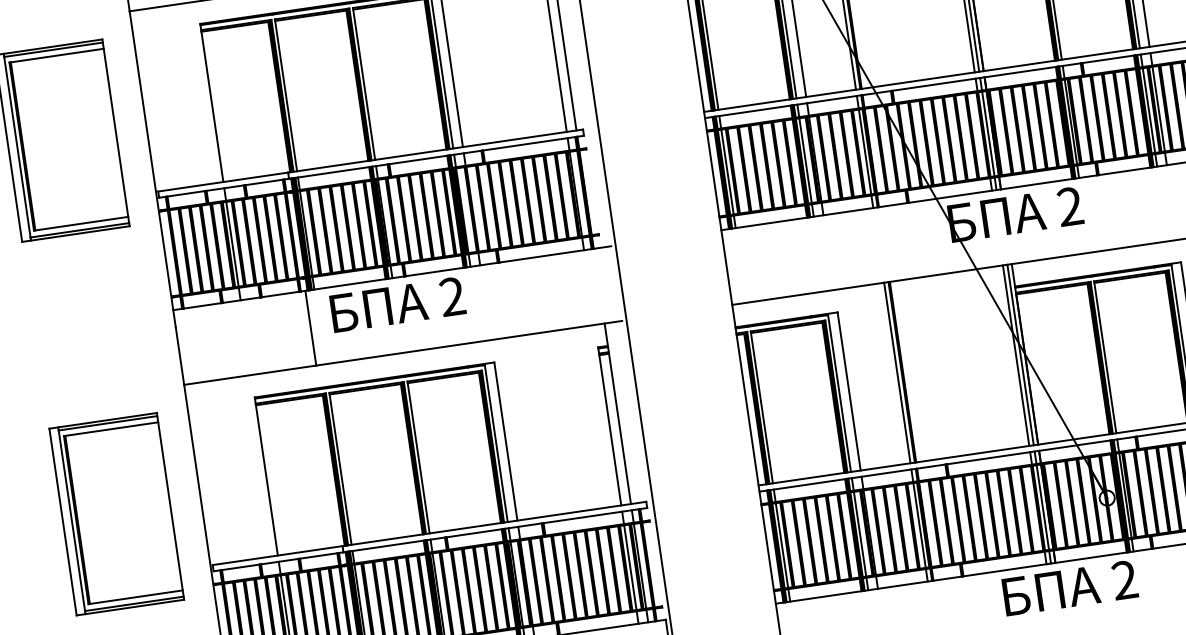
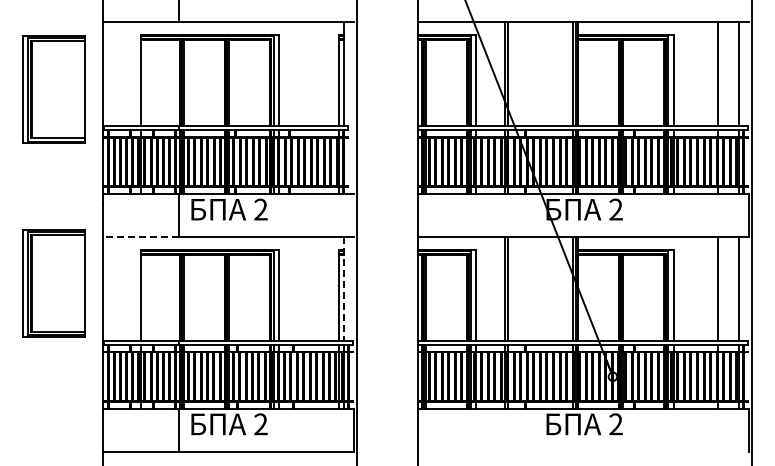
line: (250, 375) -> (140, 237), solid -> dashed
line: (618, 414) -> (344, 289), solid -> dashed
part: (115, 514) -> (53, 283), moved

